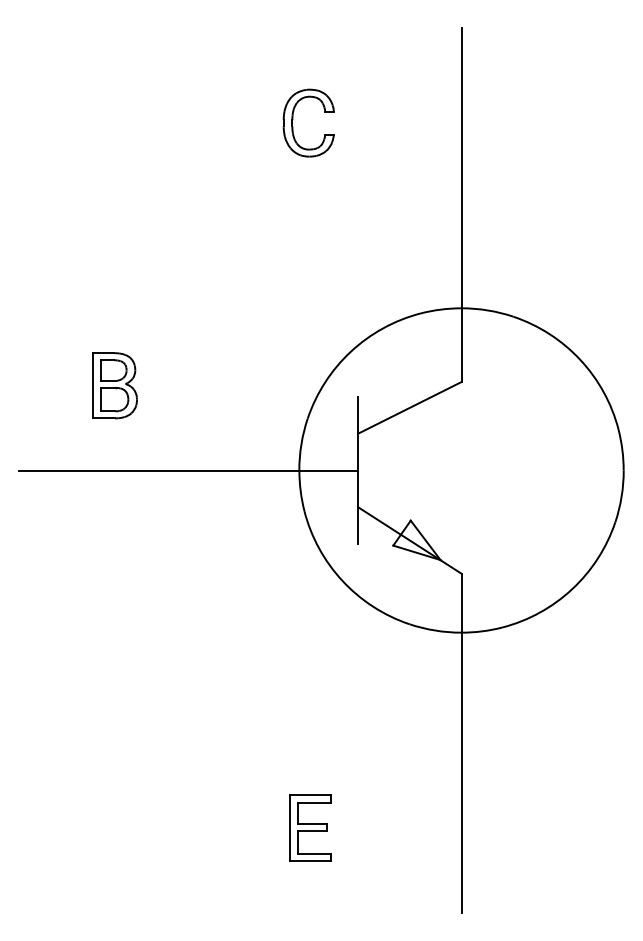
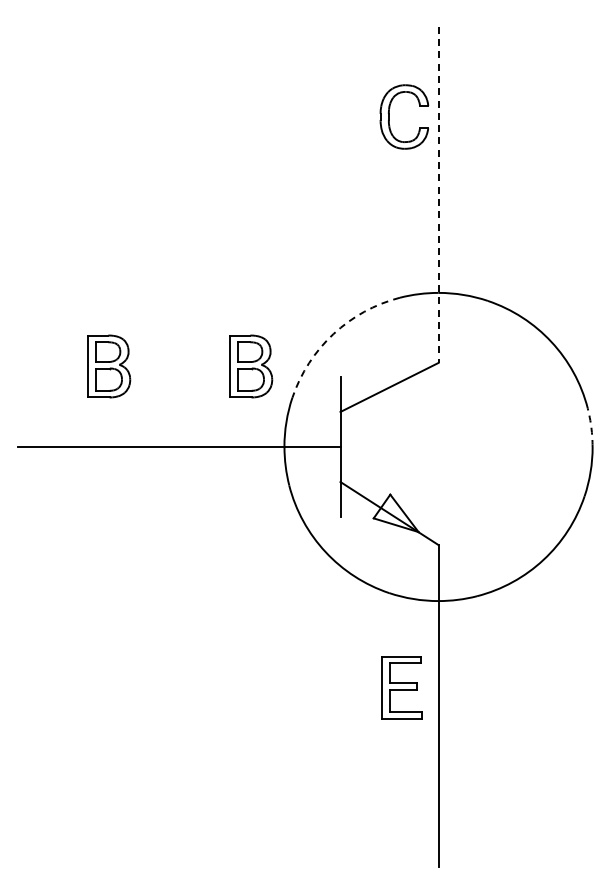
part: (293, 122) -> (389, 116), moved
line: (461, 205) -> (438, 195), solid -> dashed
arc: (350, 352) -> (333, 334), solid -> dashed
part: (264, 385) -> (251, 366), added
arc: (622, 449) -> (591, 427), solid -> dashed
part: (309, 827) -> (401, 687), moved

